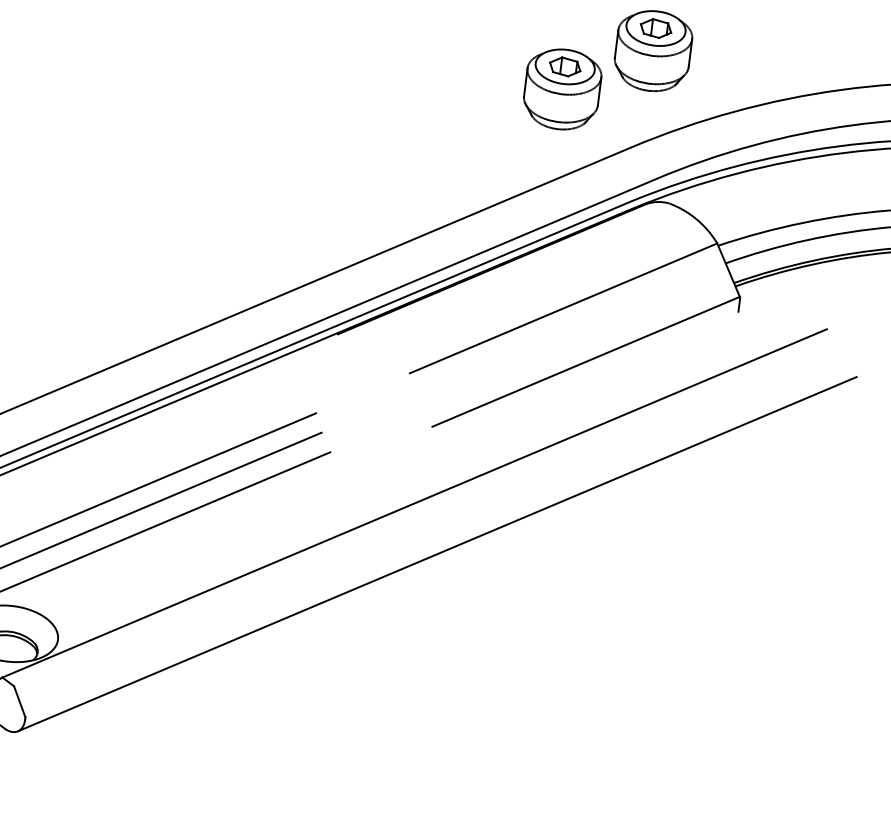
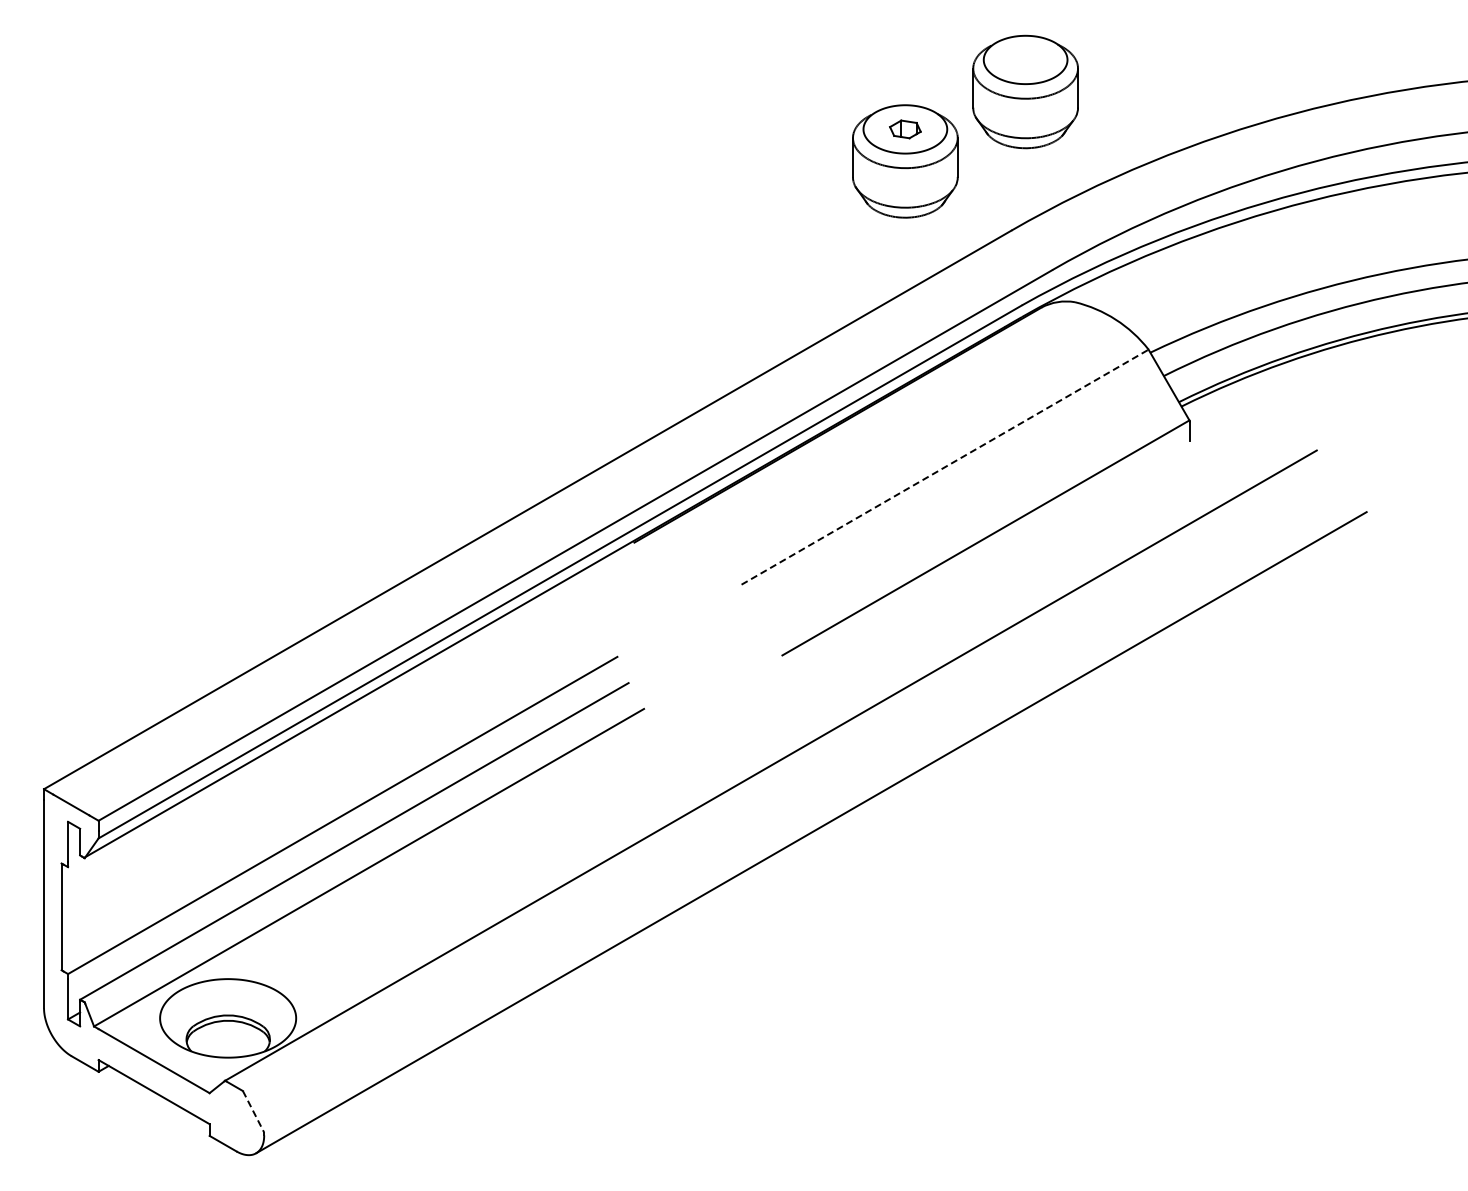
part: (655, 28) -> (1025, 59), removed
part: (565, 67) -> (905, 129), size x0.7
line: (563, 307) -> (945, 466), solid -> dashed
line: (19, 702) -> (253, 1112), solid -> dashed

